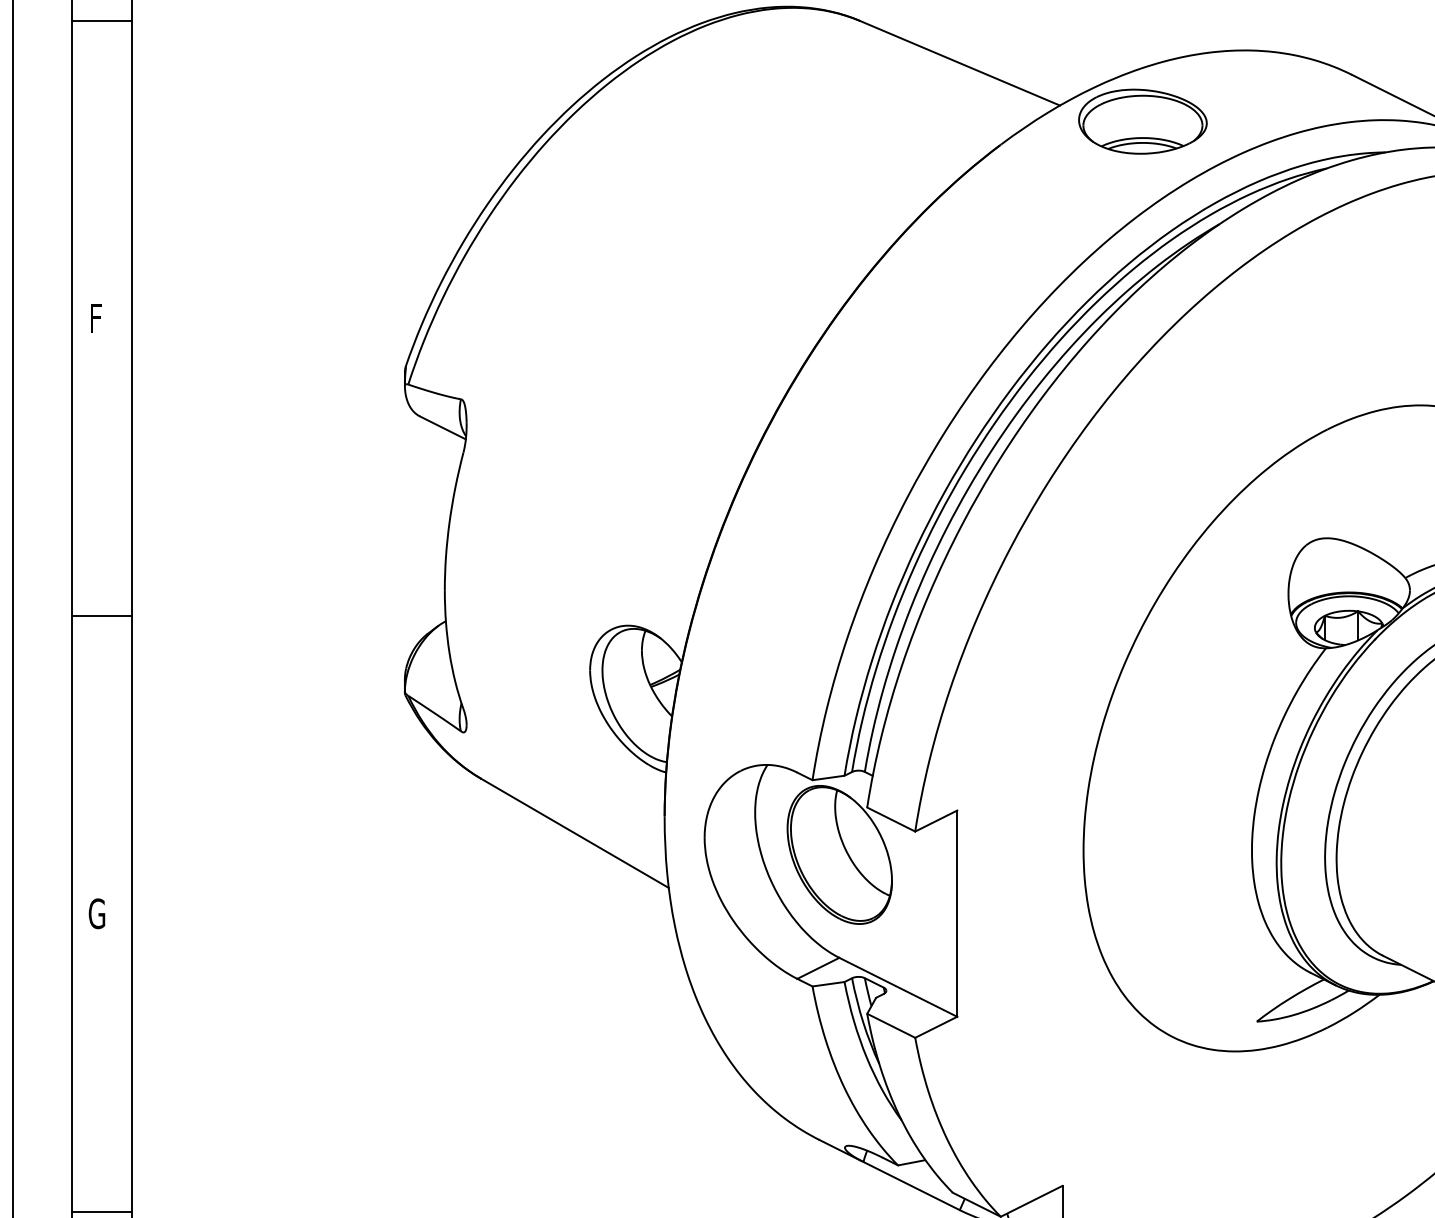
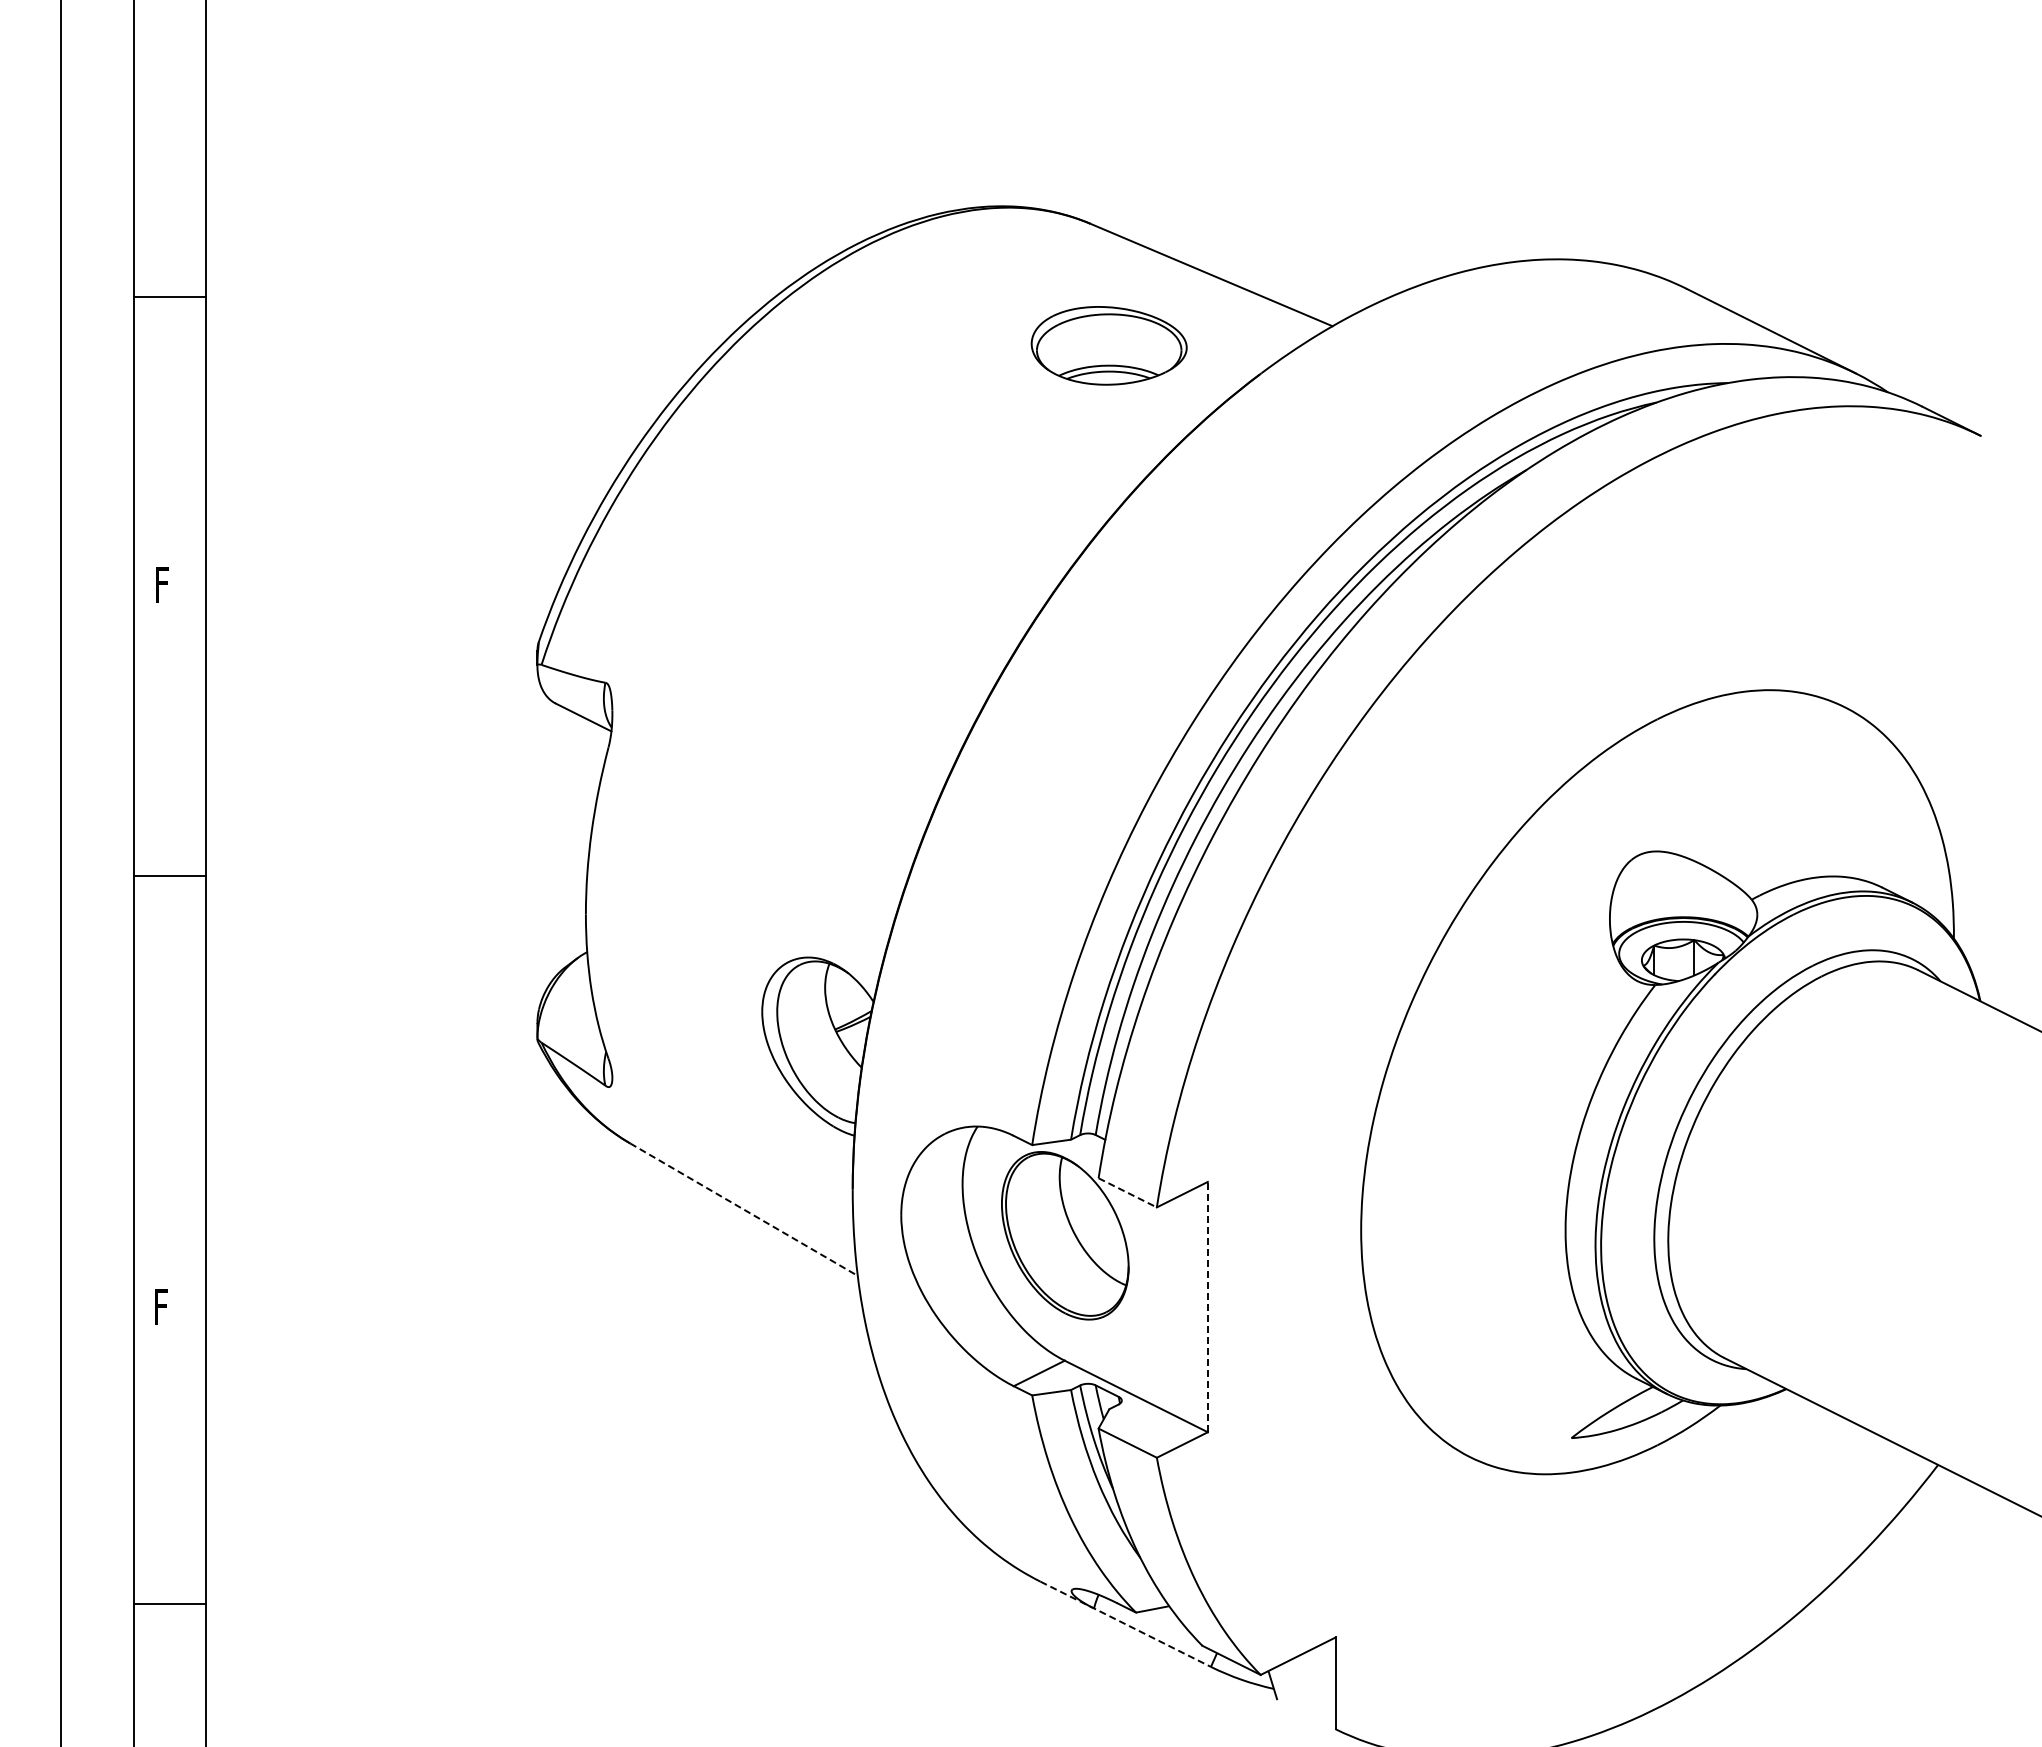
line: (101, 20) -> (169, 297), moved
part: (1142, 121) -> (1108, 345), moved
line: (101, 615) -> (169, 875), moved
line: (891, 819) -> (1127, 1192), solid -> dashed
line: (575, 833) -> (744, 1209), solid -> dashed
text: (96, 913) -> (163, 1306), G -> F
line: (956, 913) -> (1207, 1306), solid -> dashed
line: (890, 1175) -> (1126, 1624), solid -> dashed
line: (101, 1211) -> (169, 1603), moved

